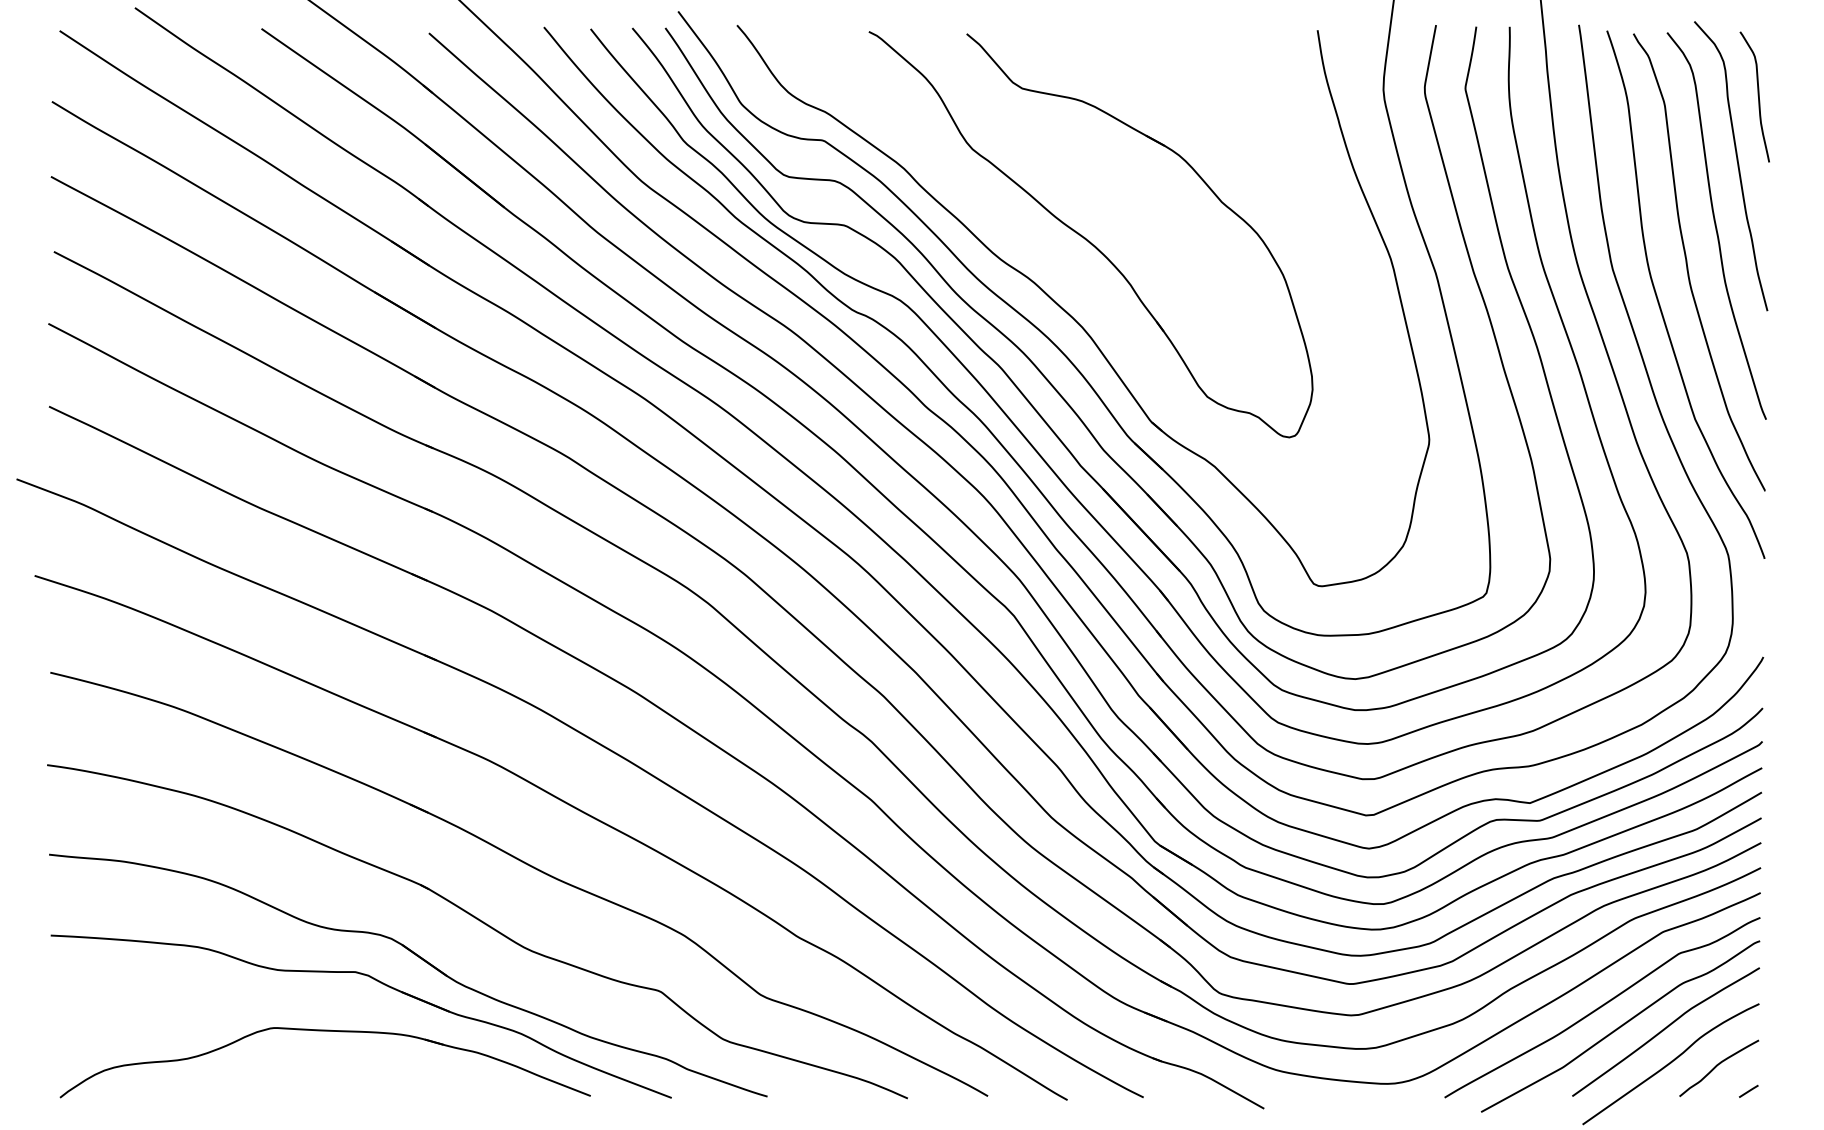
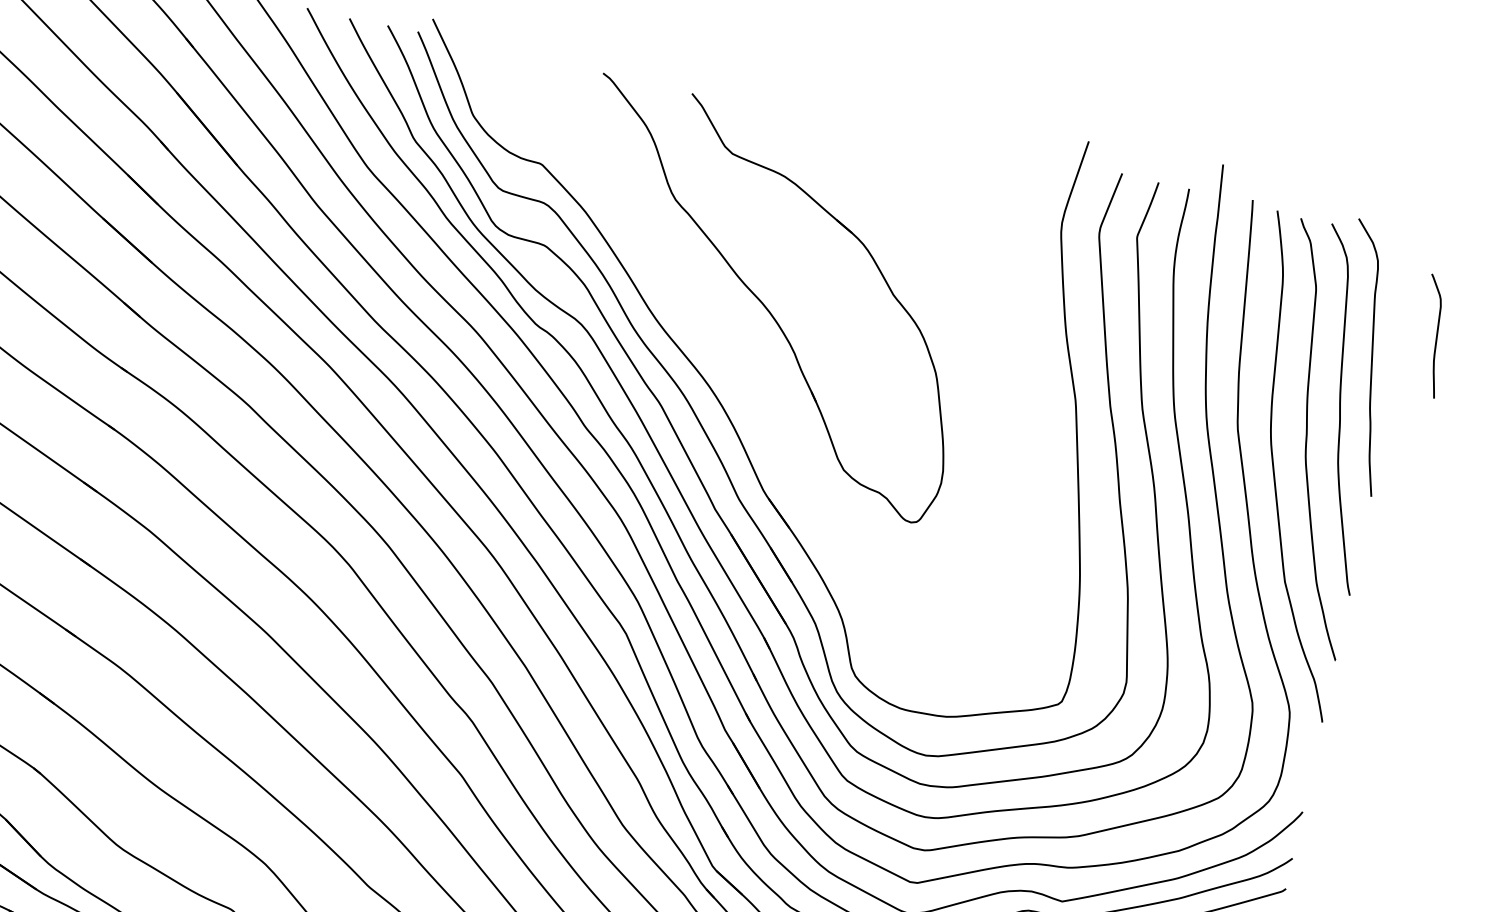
curve: (1757, 95) -> (1435, 335), moved
part: (1072, 316) -> (735, 371), removed

